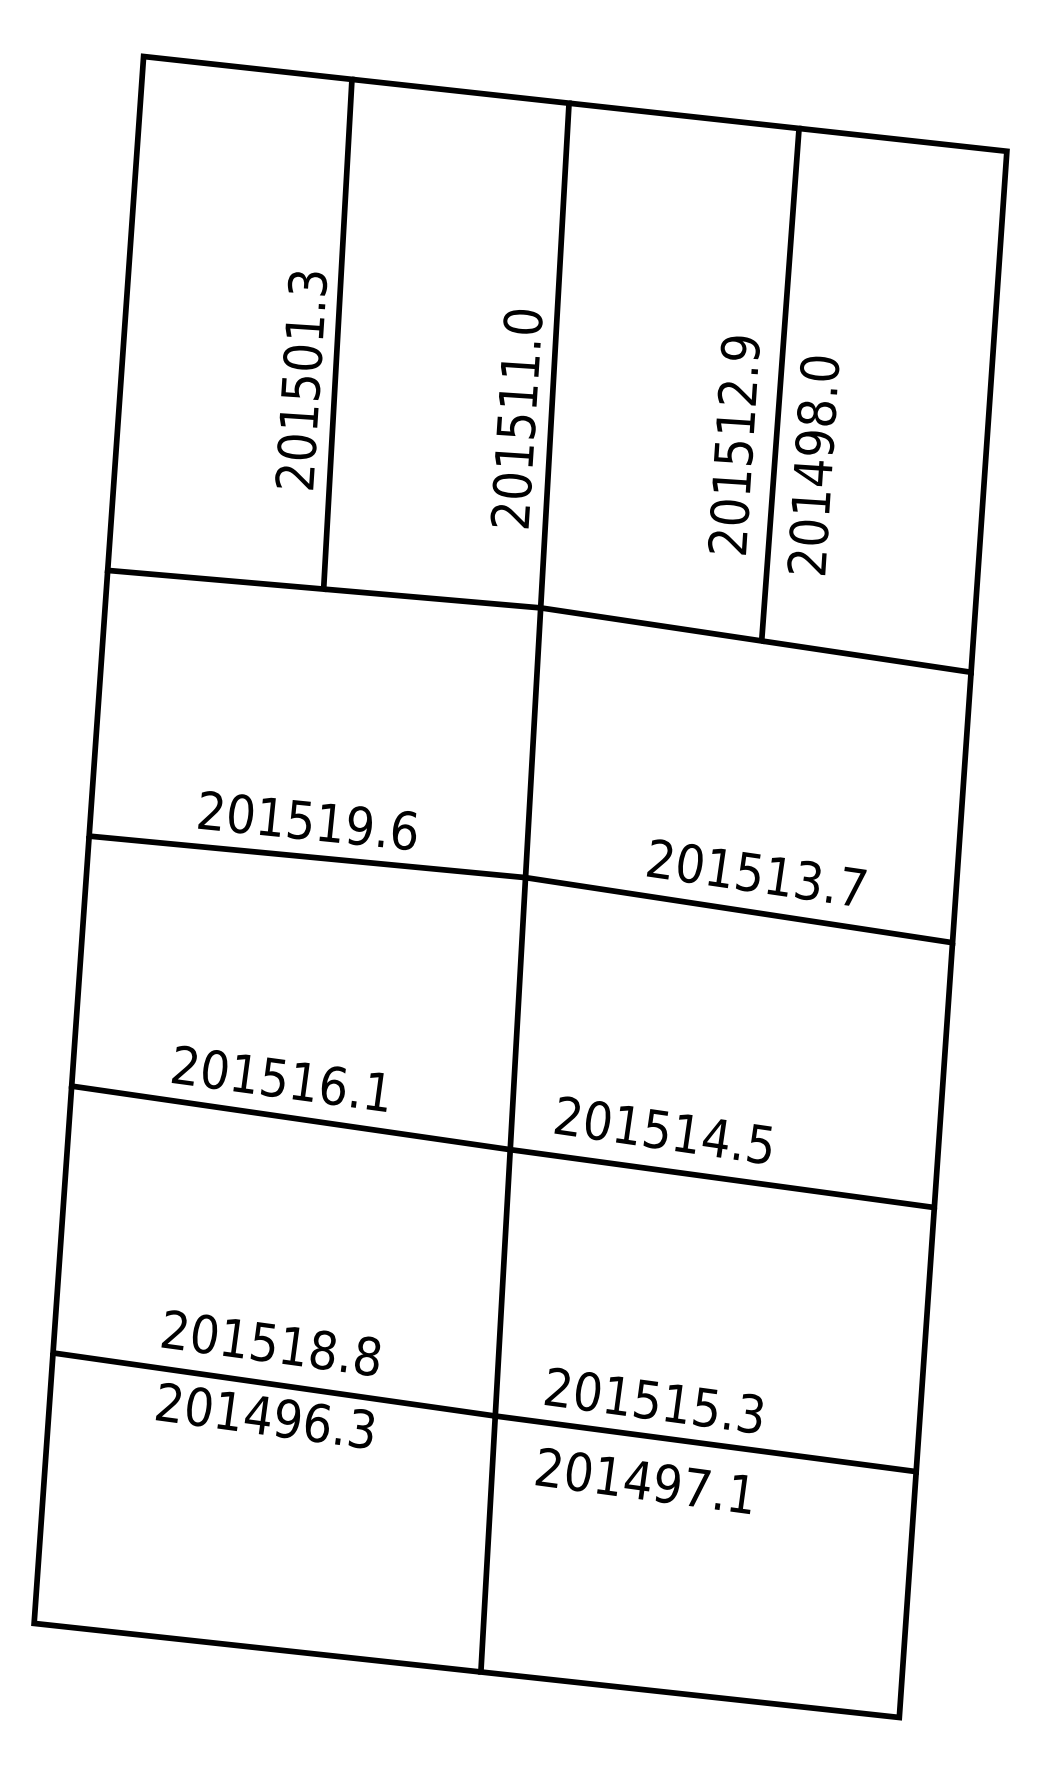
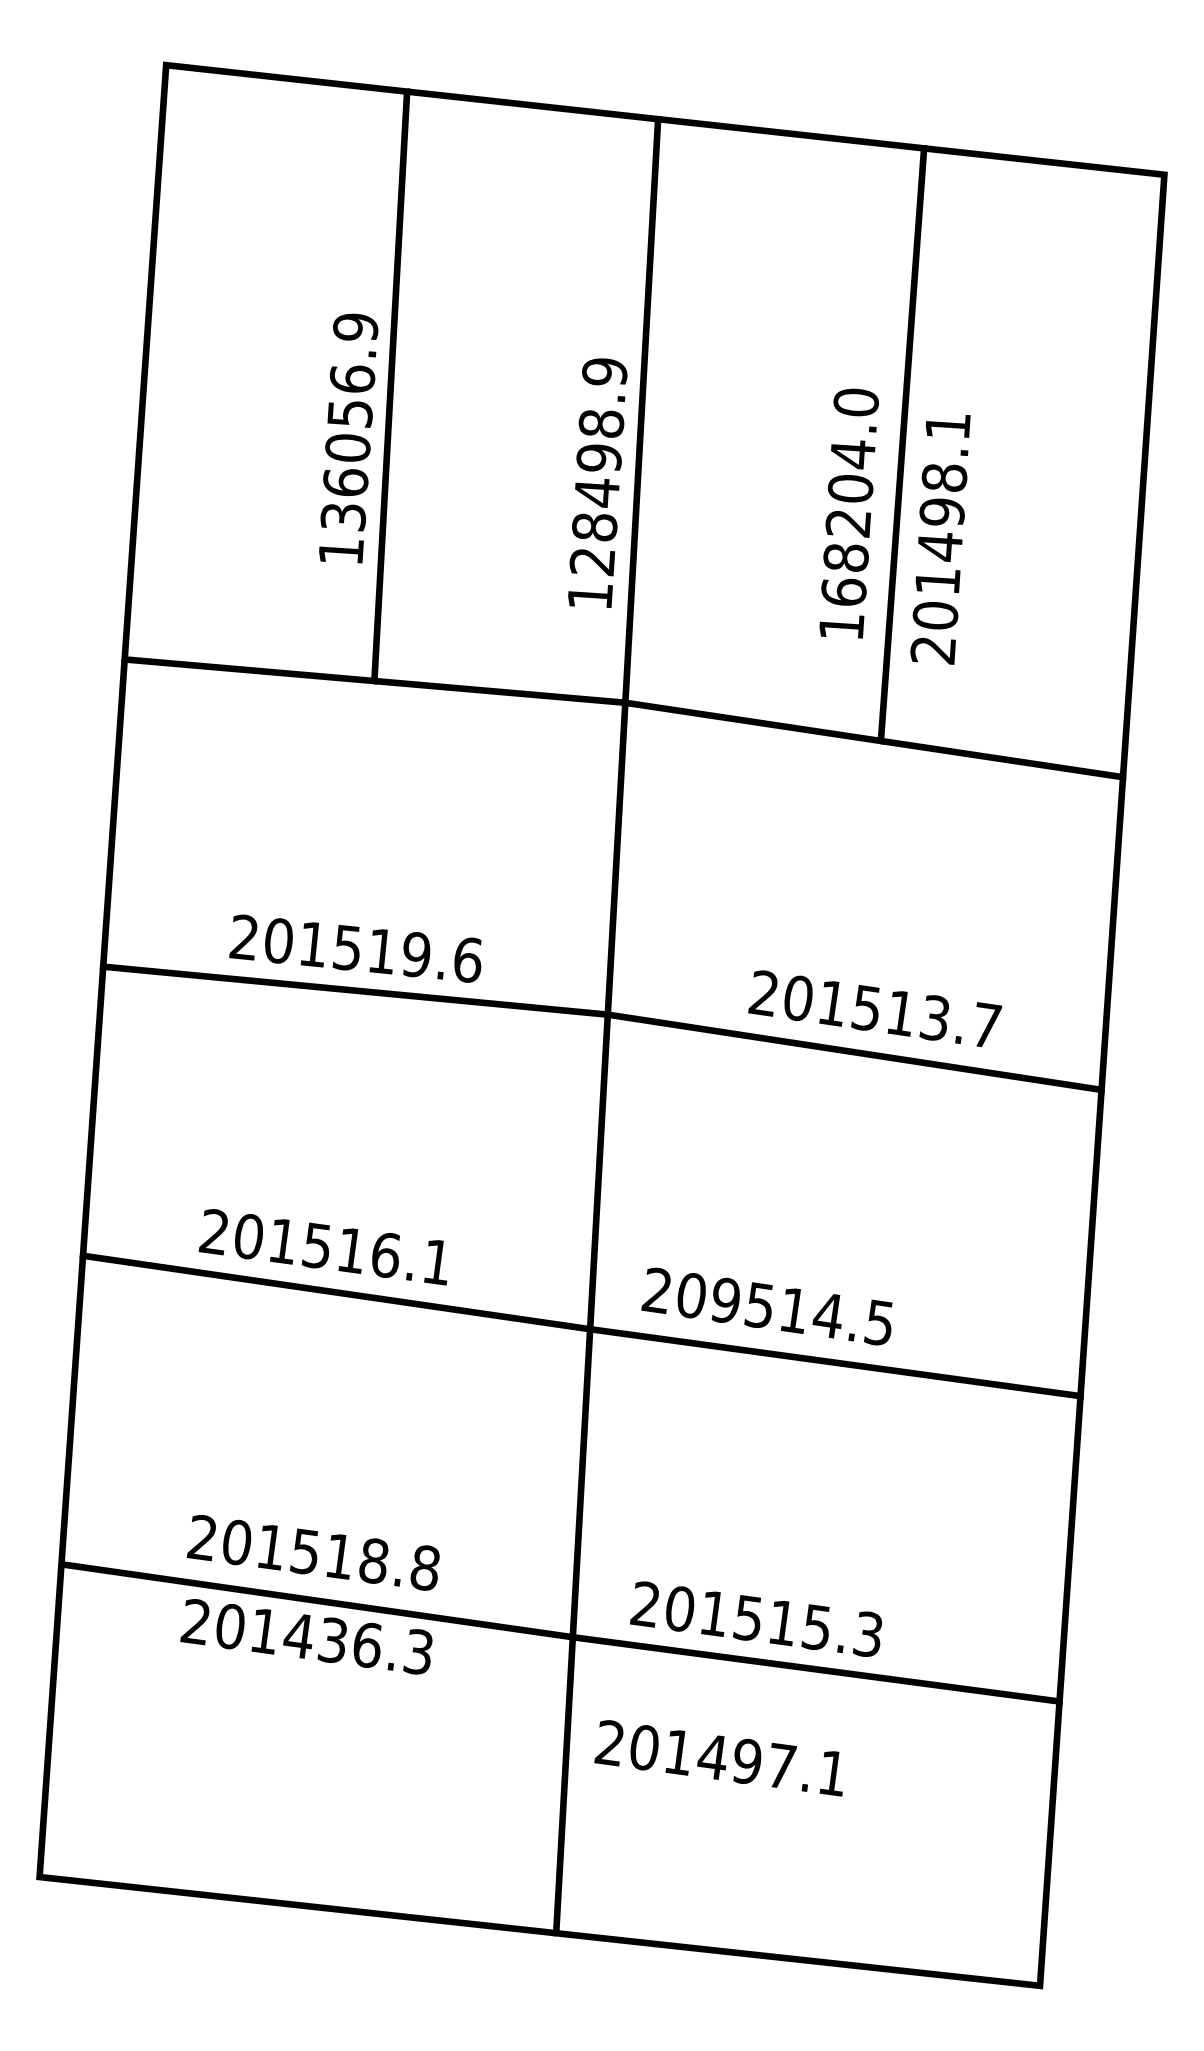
text: (819, 368) -> (947, 425), 201498.0 -> 201498.1
text: (301, 380) -> (348, 439), 201501.3 -> 136056.9
text: (516, 419) -> (597, 484), 201511.0 -> 128498.9
text: (733, 445) -> (848, 514), 201512.9 -> 168204.0
text: (627, 1124) -> (725, 1300), 201514.5 -> 209514.5
text: (287, 1417) -> (332, 1639), 201496.3 -> 201436.3
text: (642, 1481) -> (718, 1758), moved

